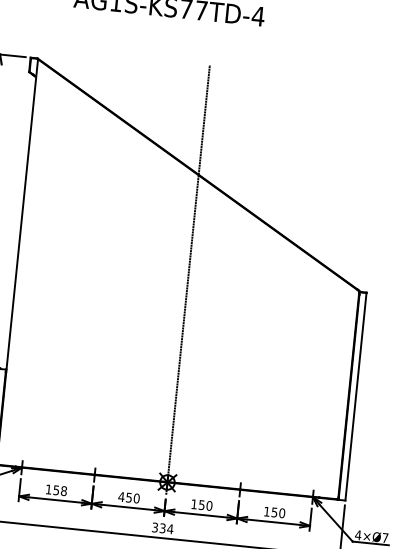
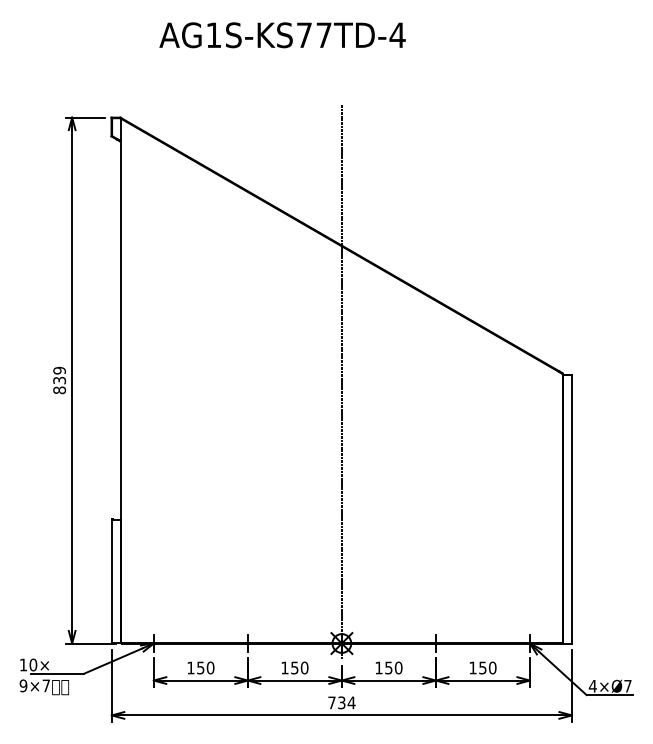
text: (63, 491) -> (210, 668), 158 -> 150
text: (121, 496) -> (284, 667), 450 -> 150
text: (154, 527) -> (331, 702), 334 -> 734

